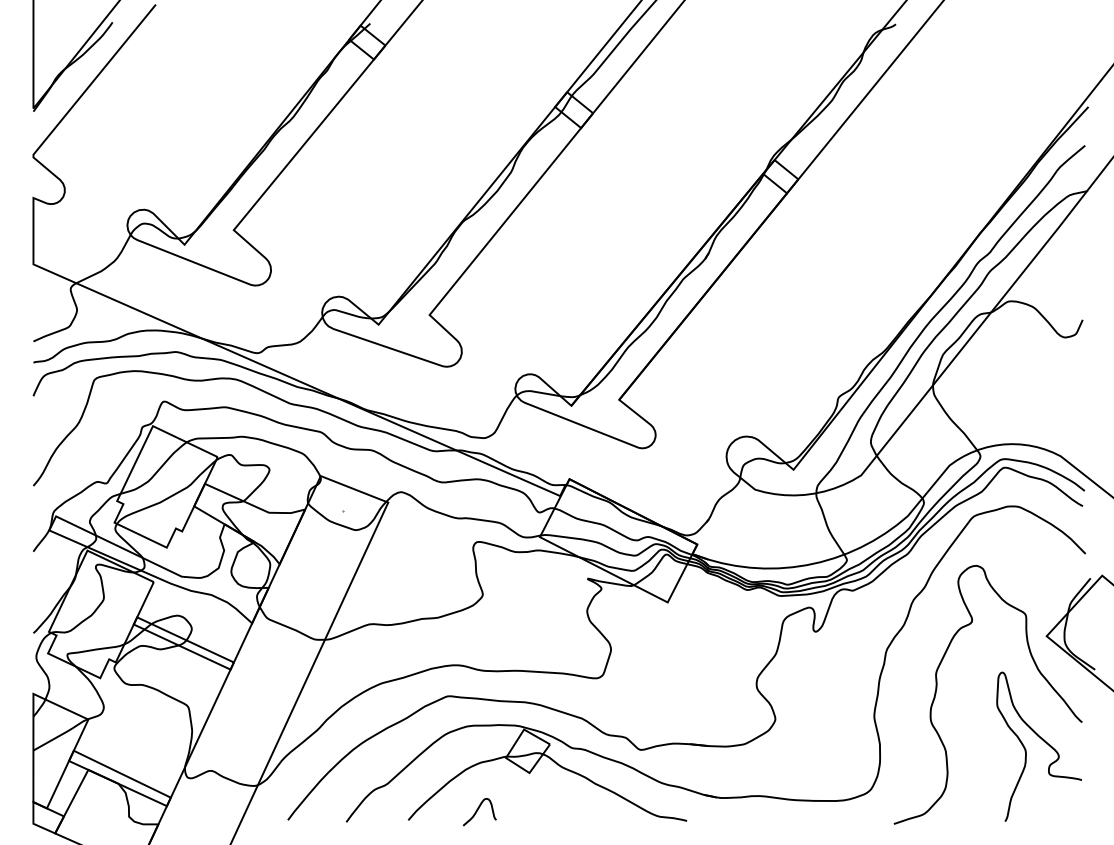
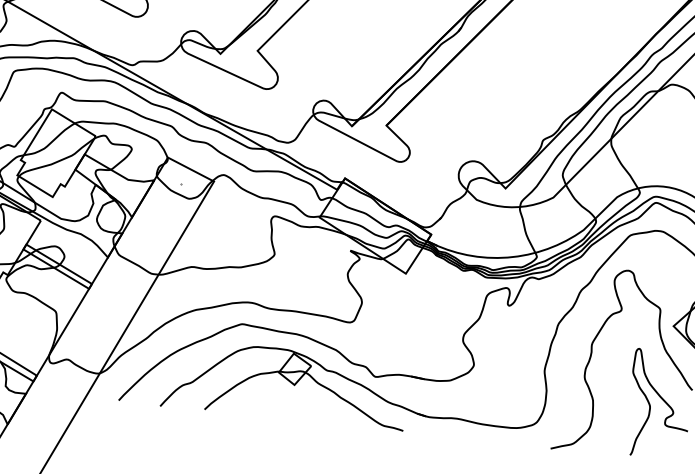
curve: (478, 810) -> (255, 407), removed

